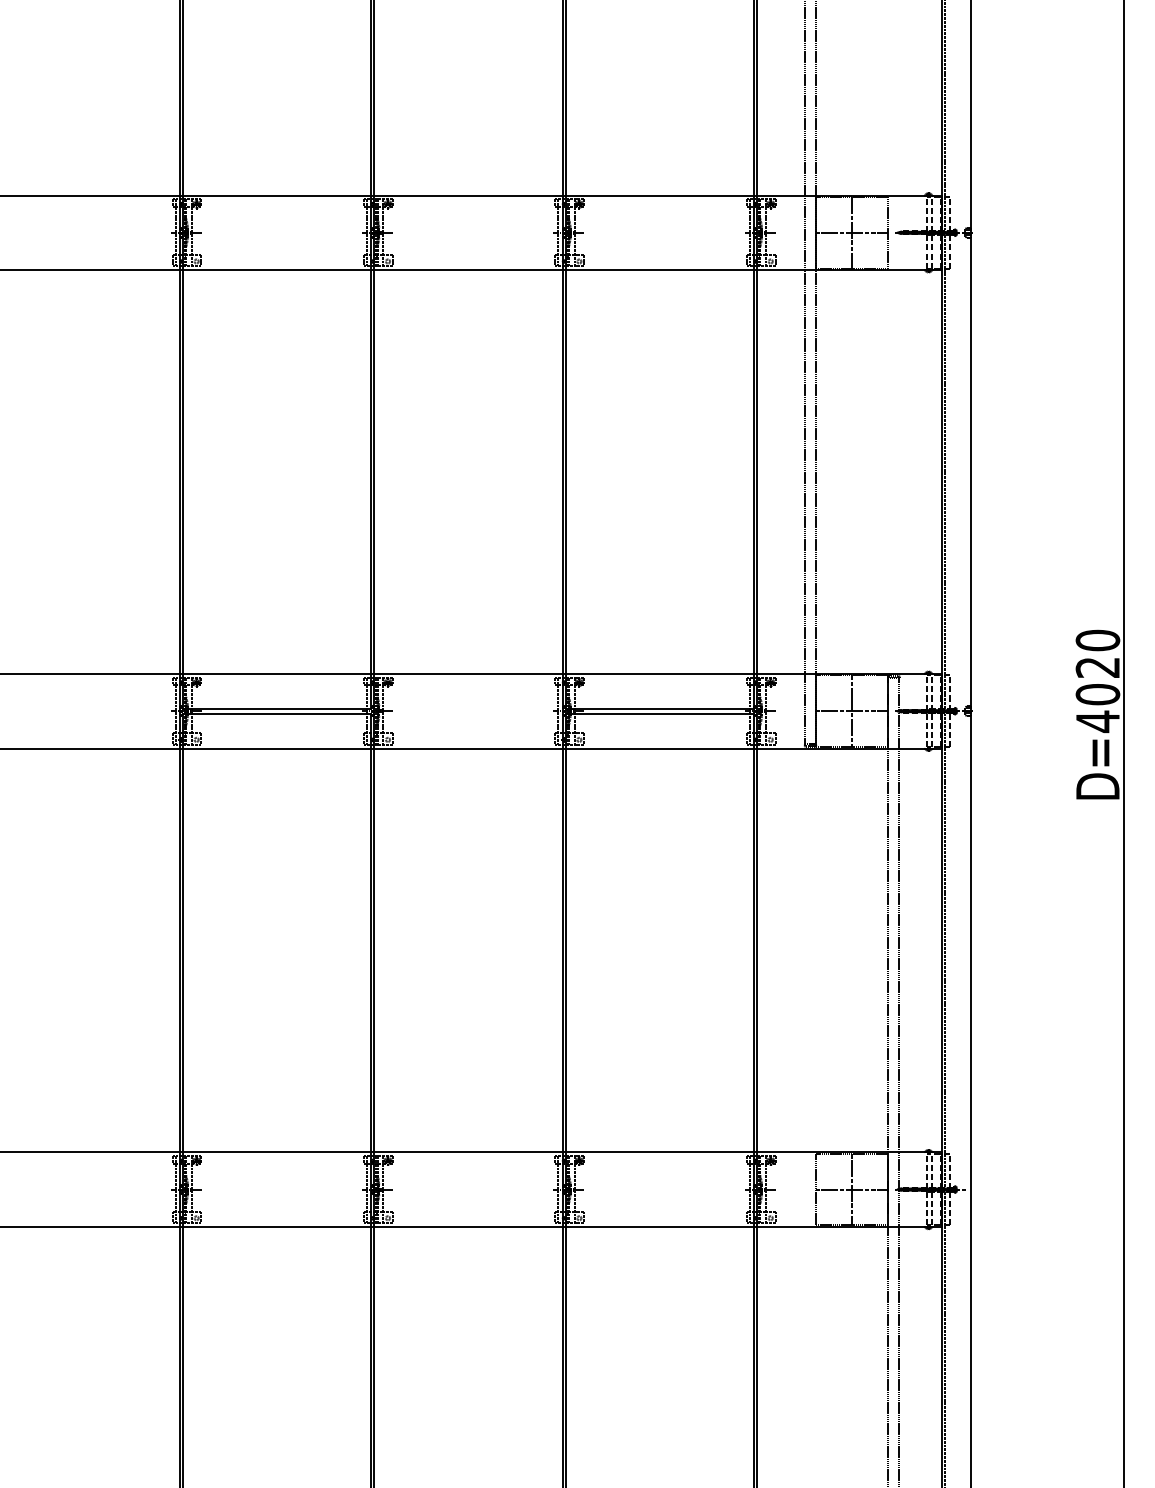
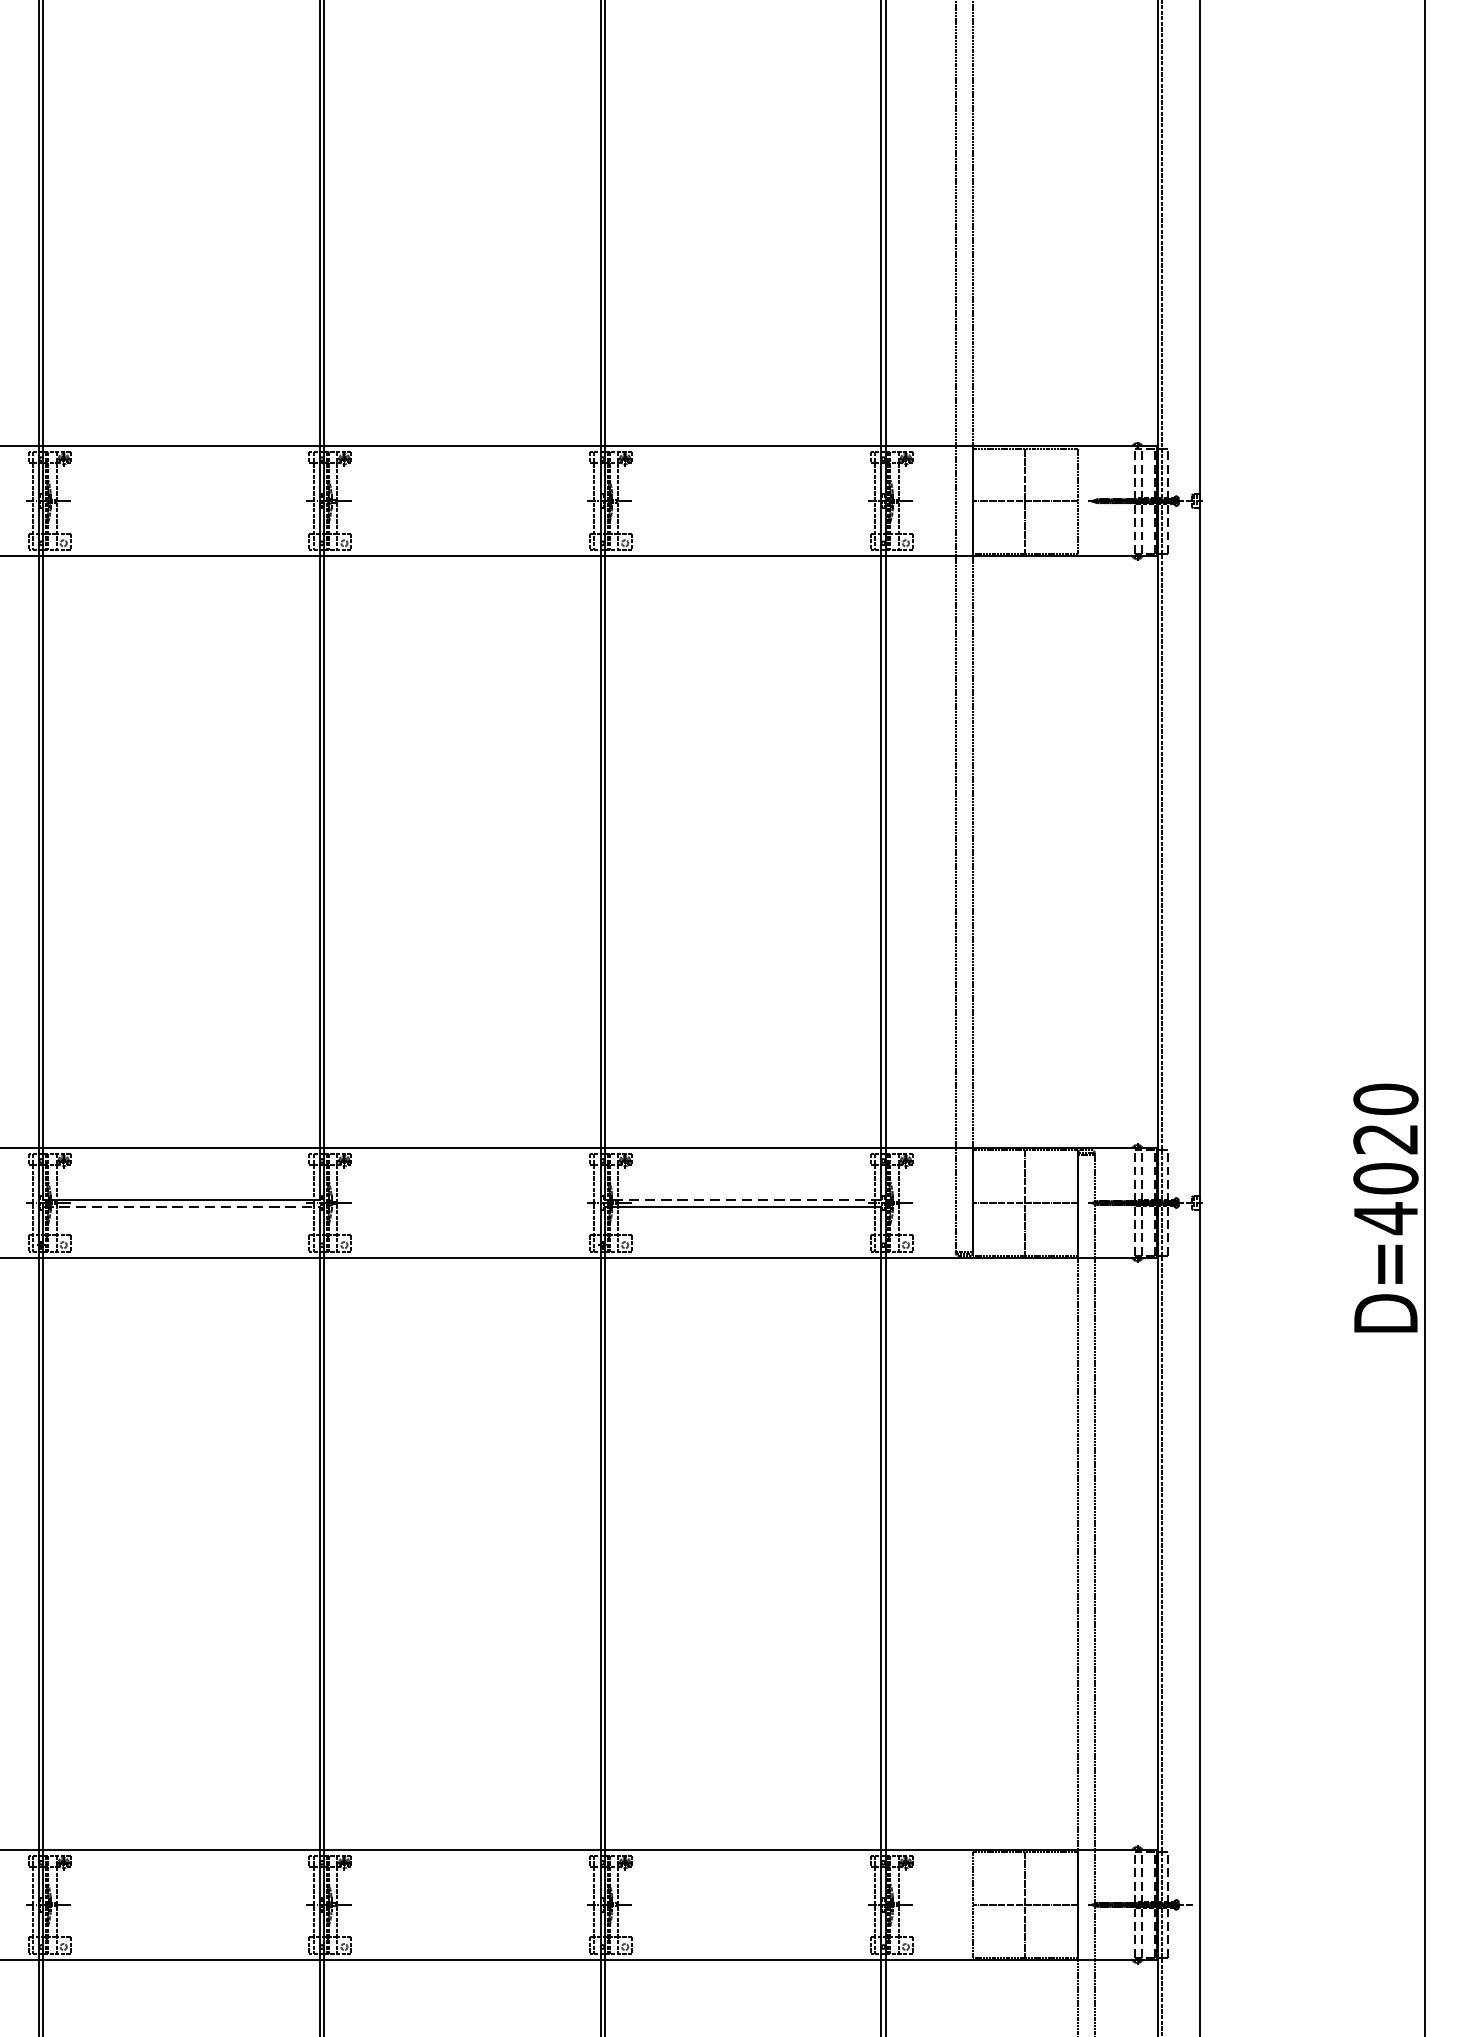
line: (659, 708) -> (742, 1199), solid -> dashed
line: (277, 713) -> (182, 1206), solid -> dashed

